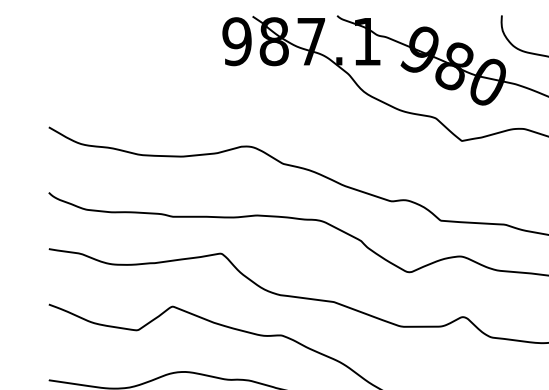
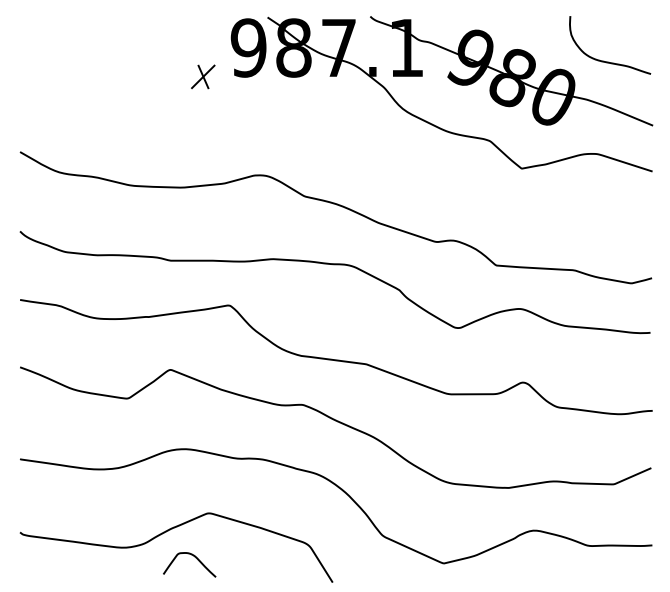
part: (199, 65) -> (203, 76), added

